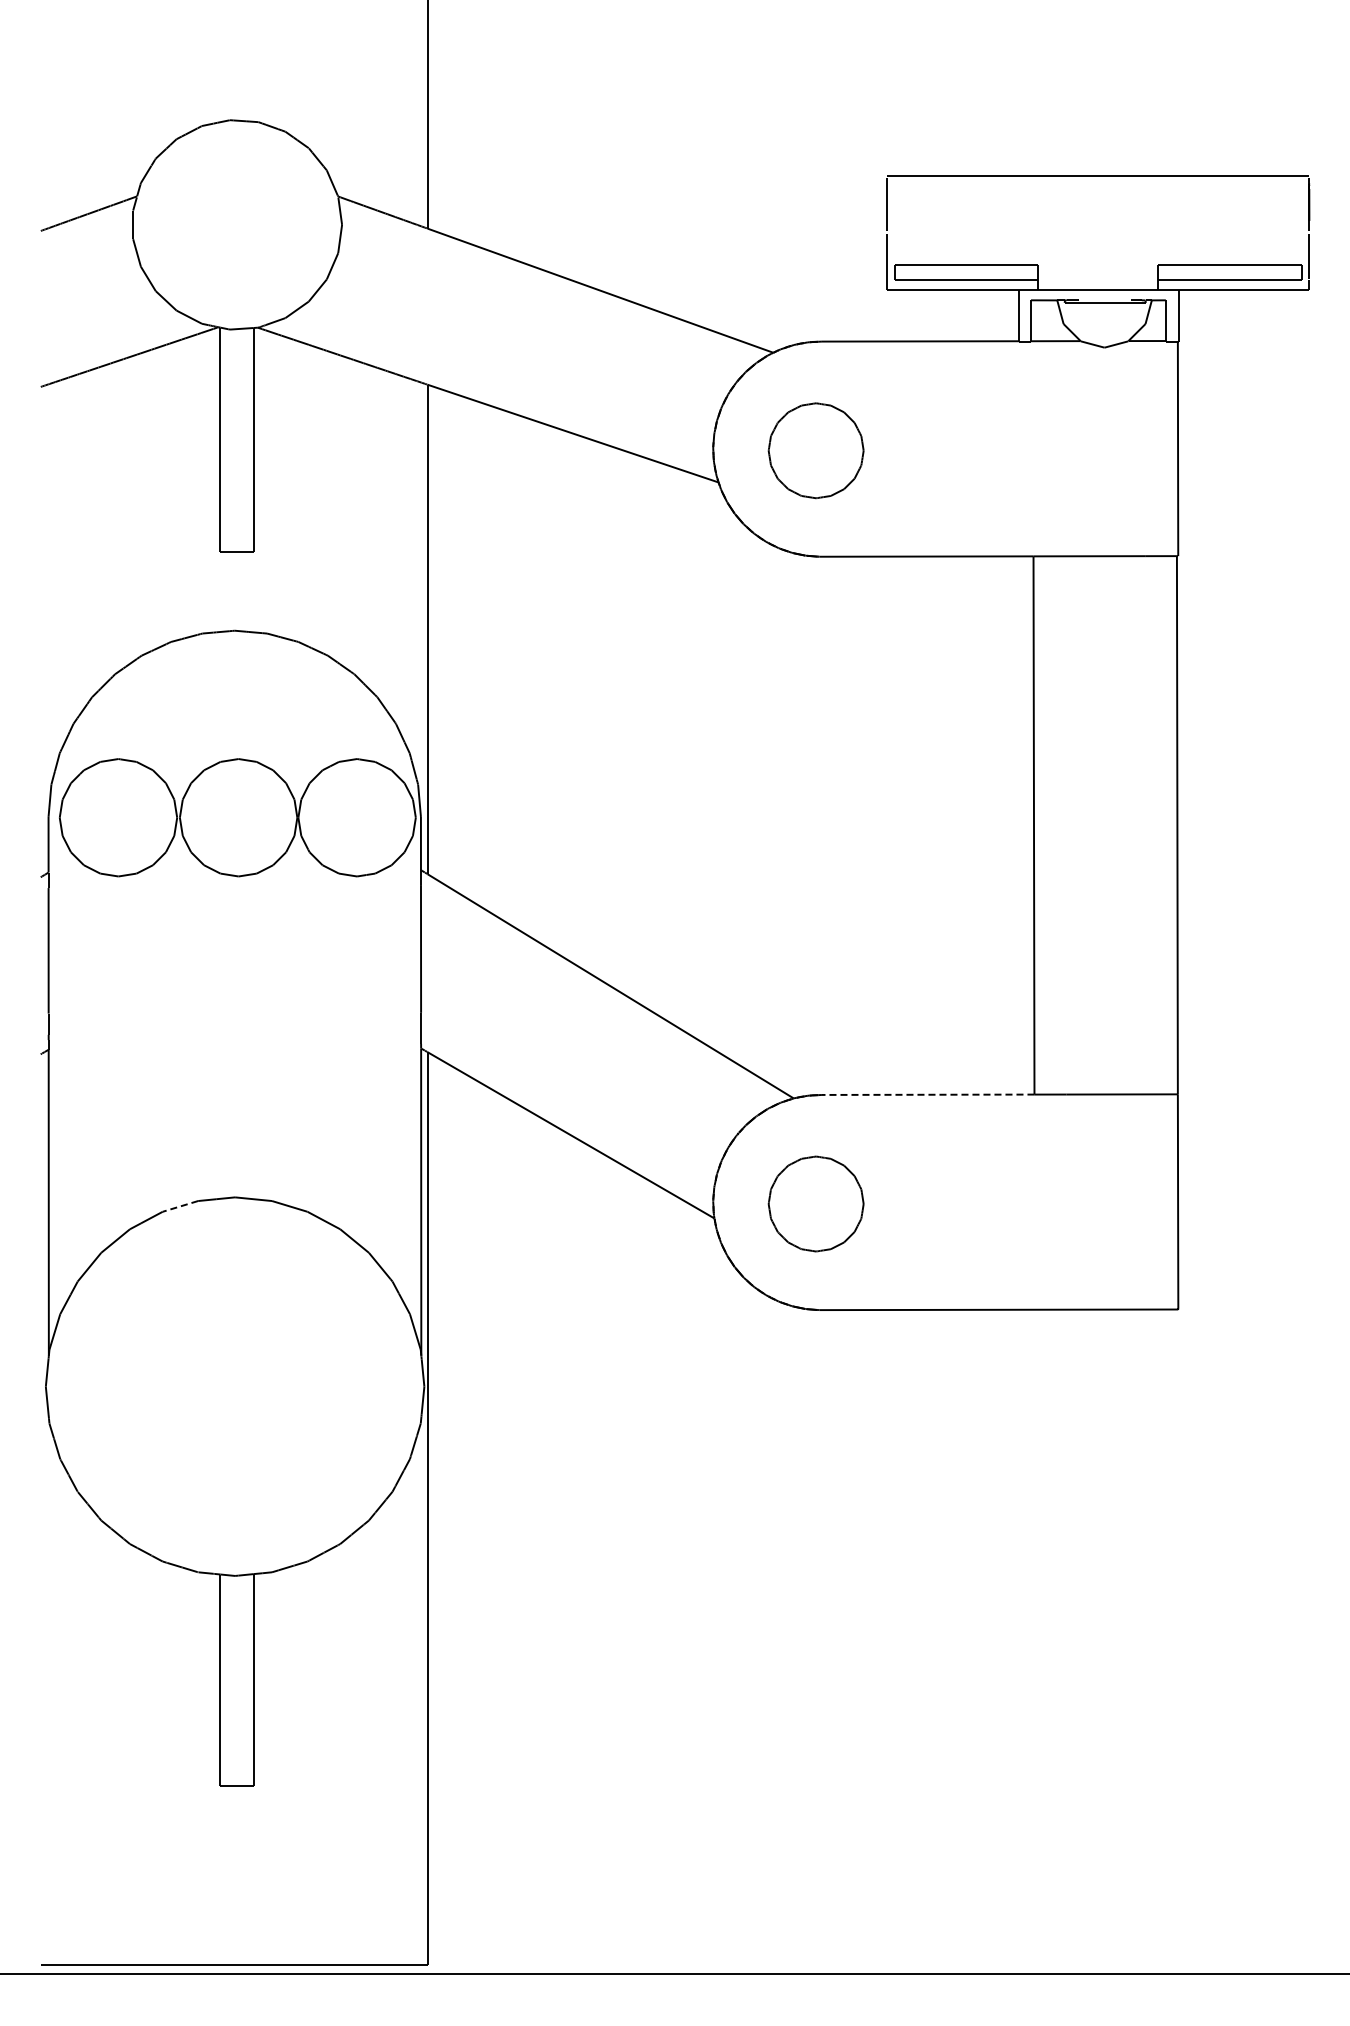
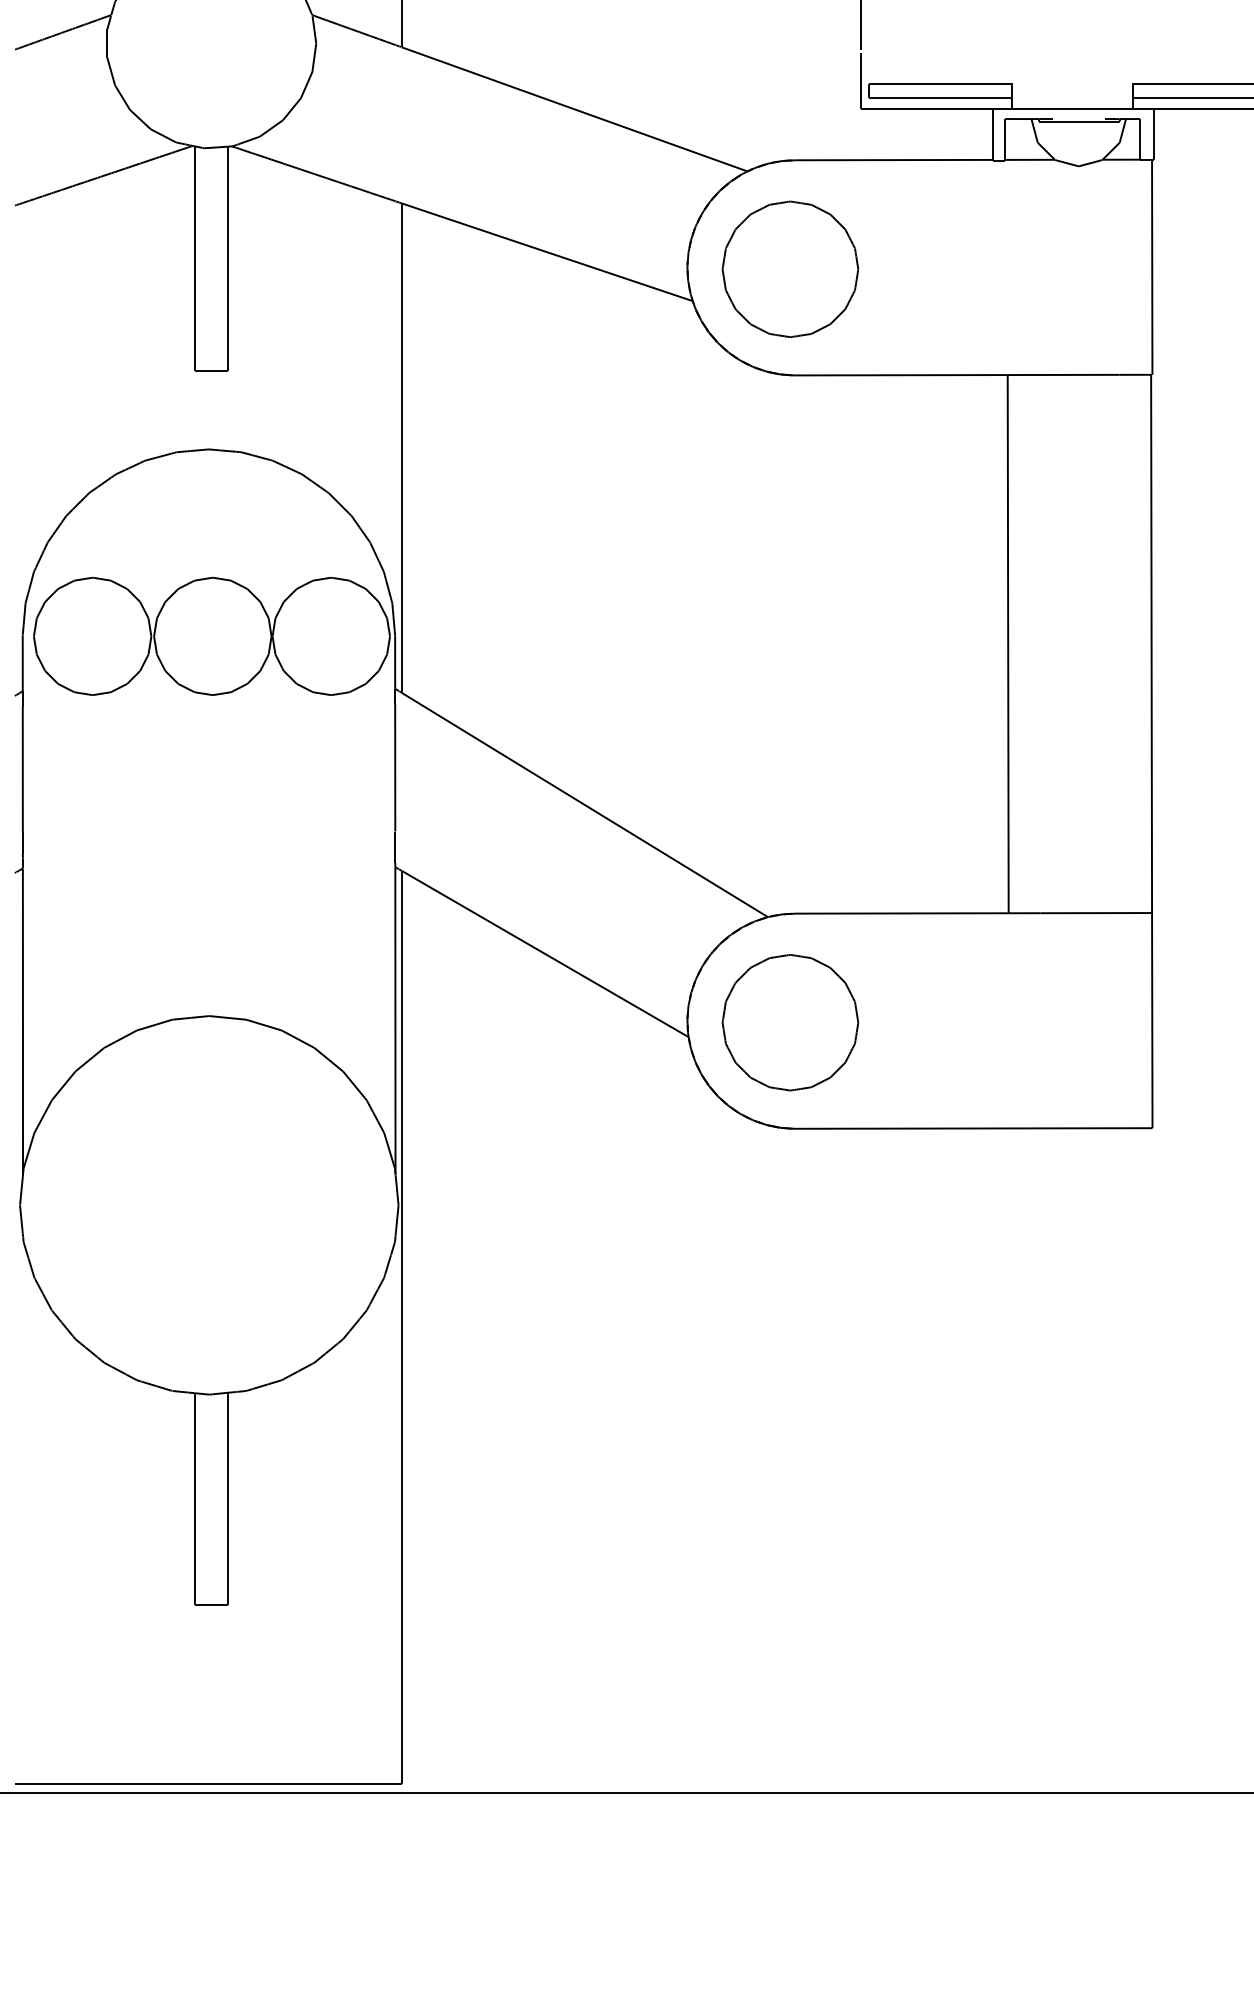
part: (815, 450) -> (789, 269), size x1.43
line: (927, 1094) -> (901, 913), dashed -> solid
part: (815, 1203) -> (789, 1022), size x1.43
line: (180, 1206) -> (154, 1025), dashed -> solid

